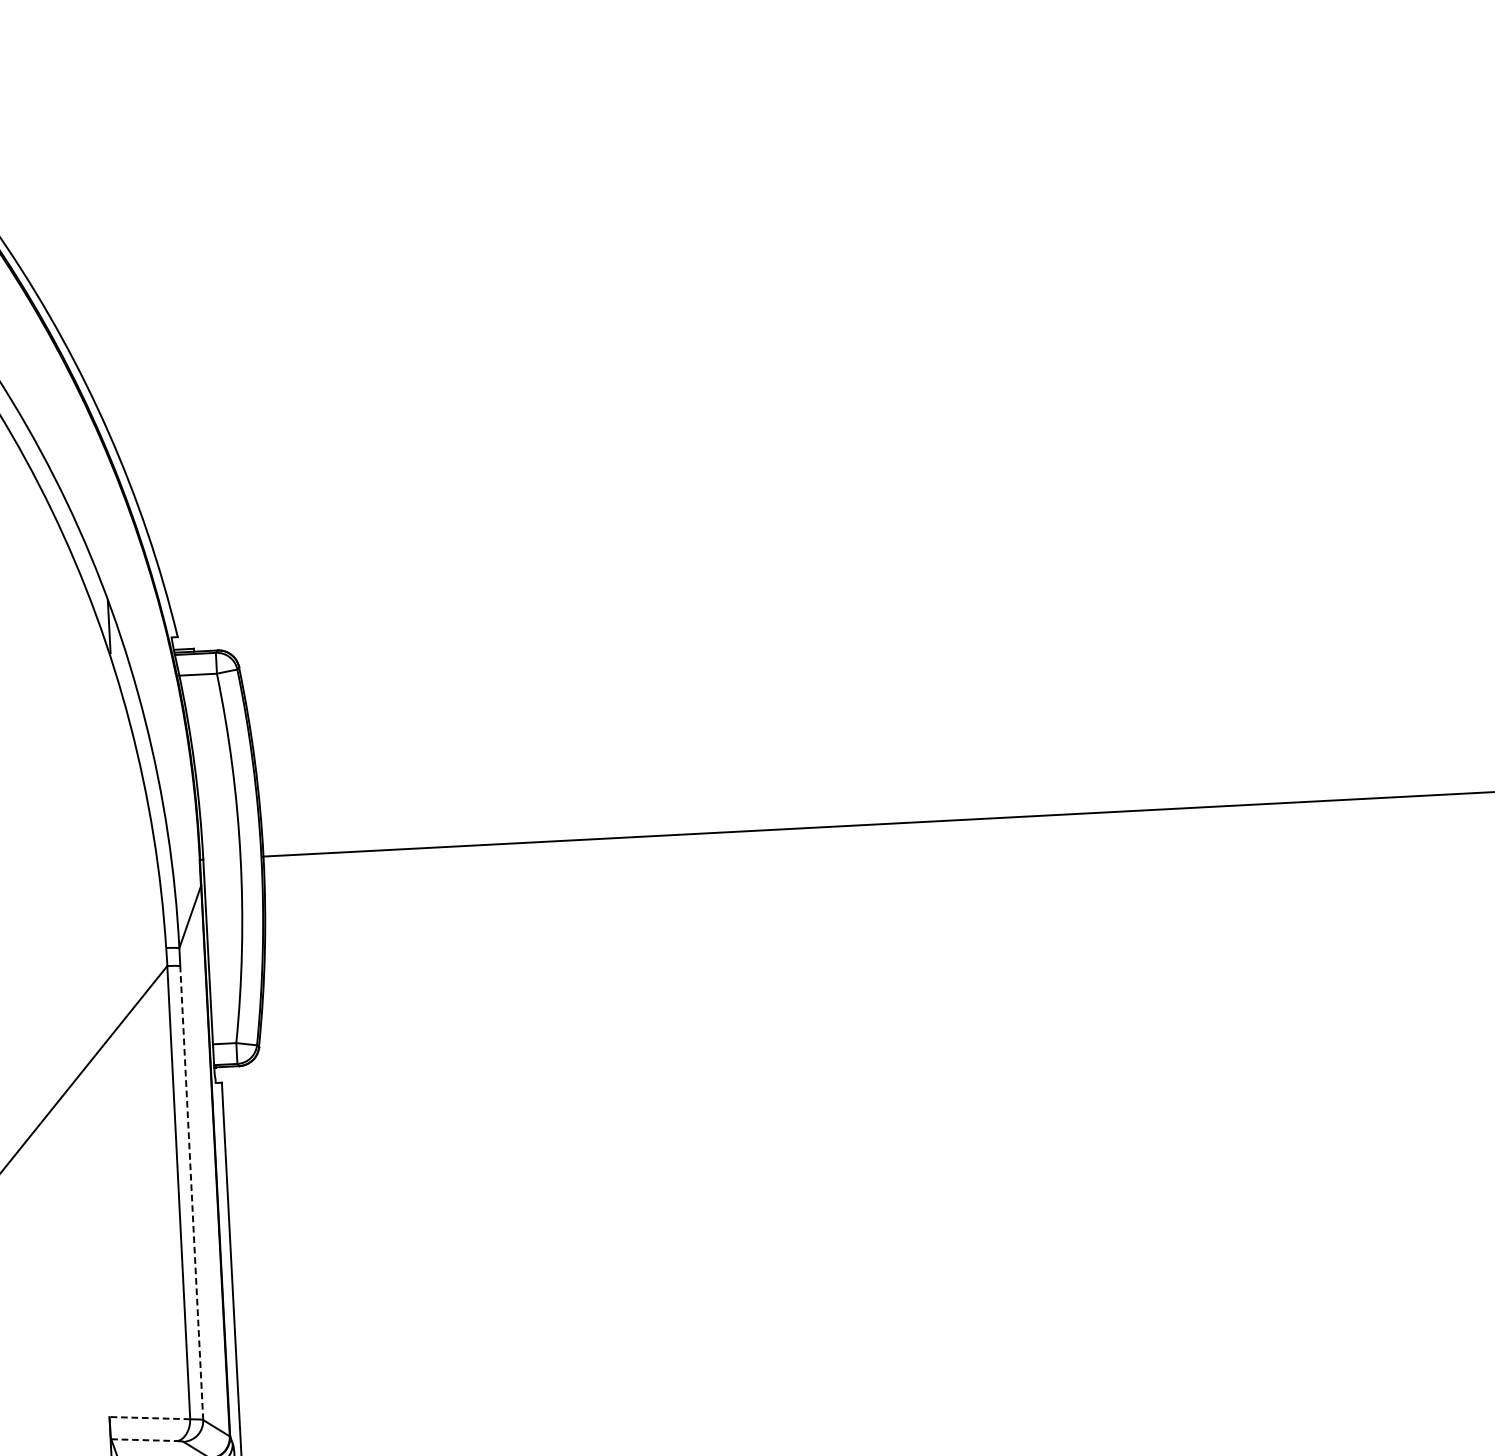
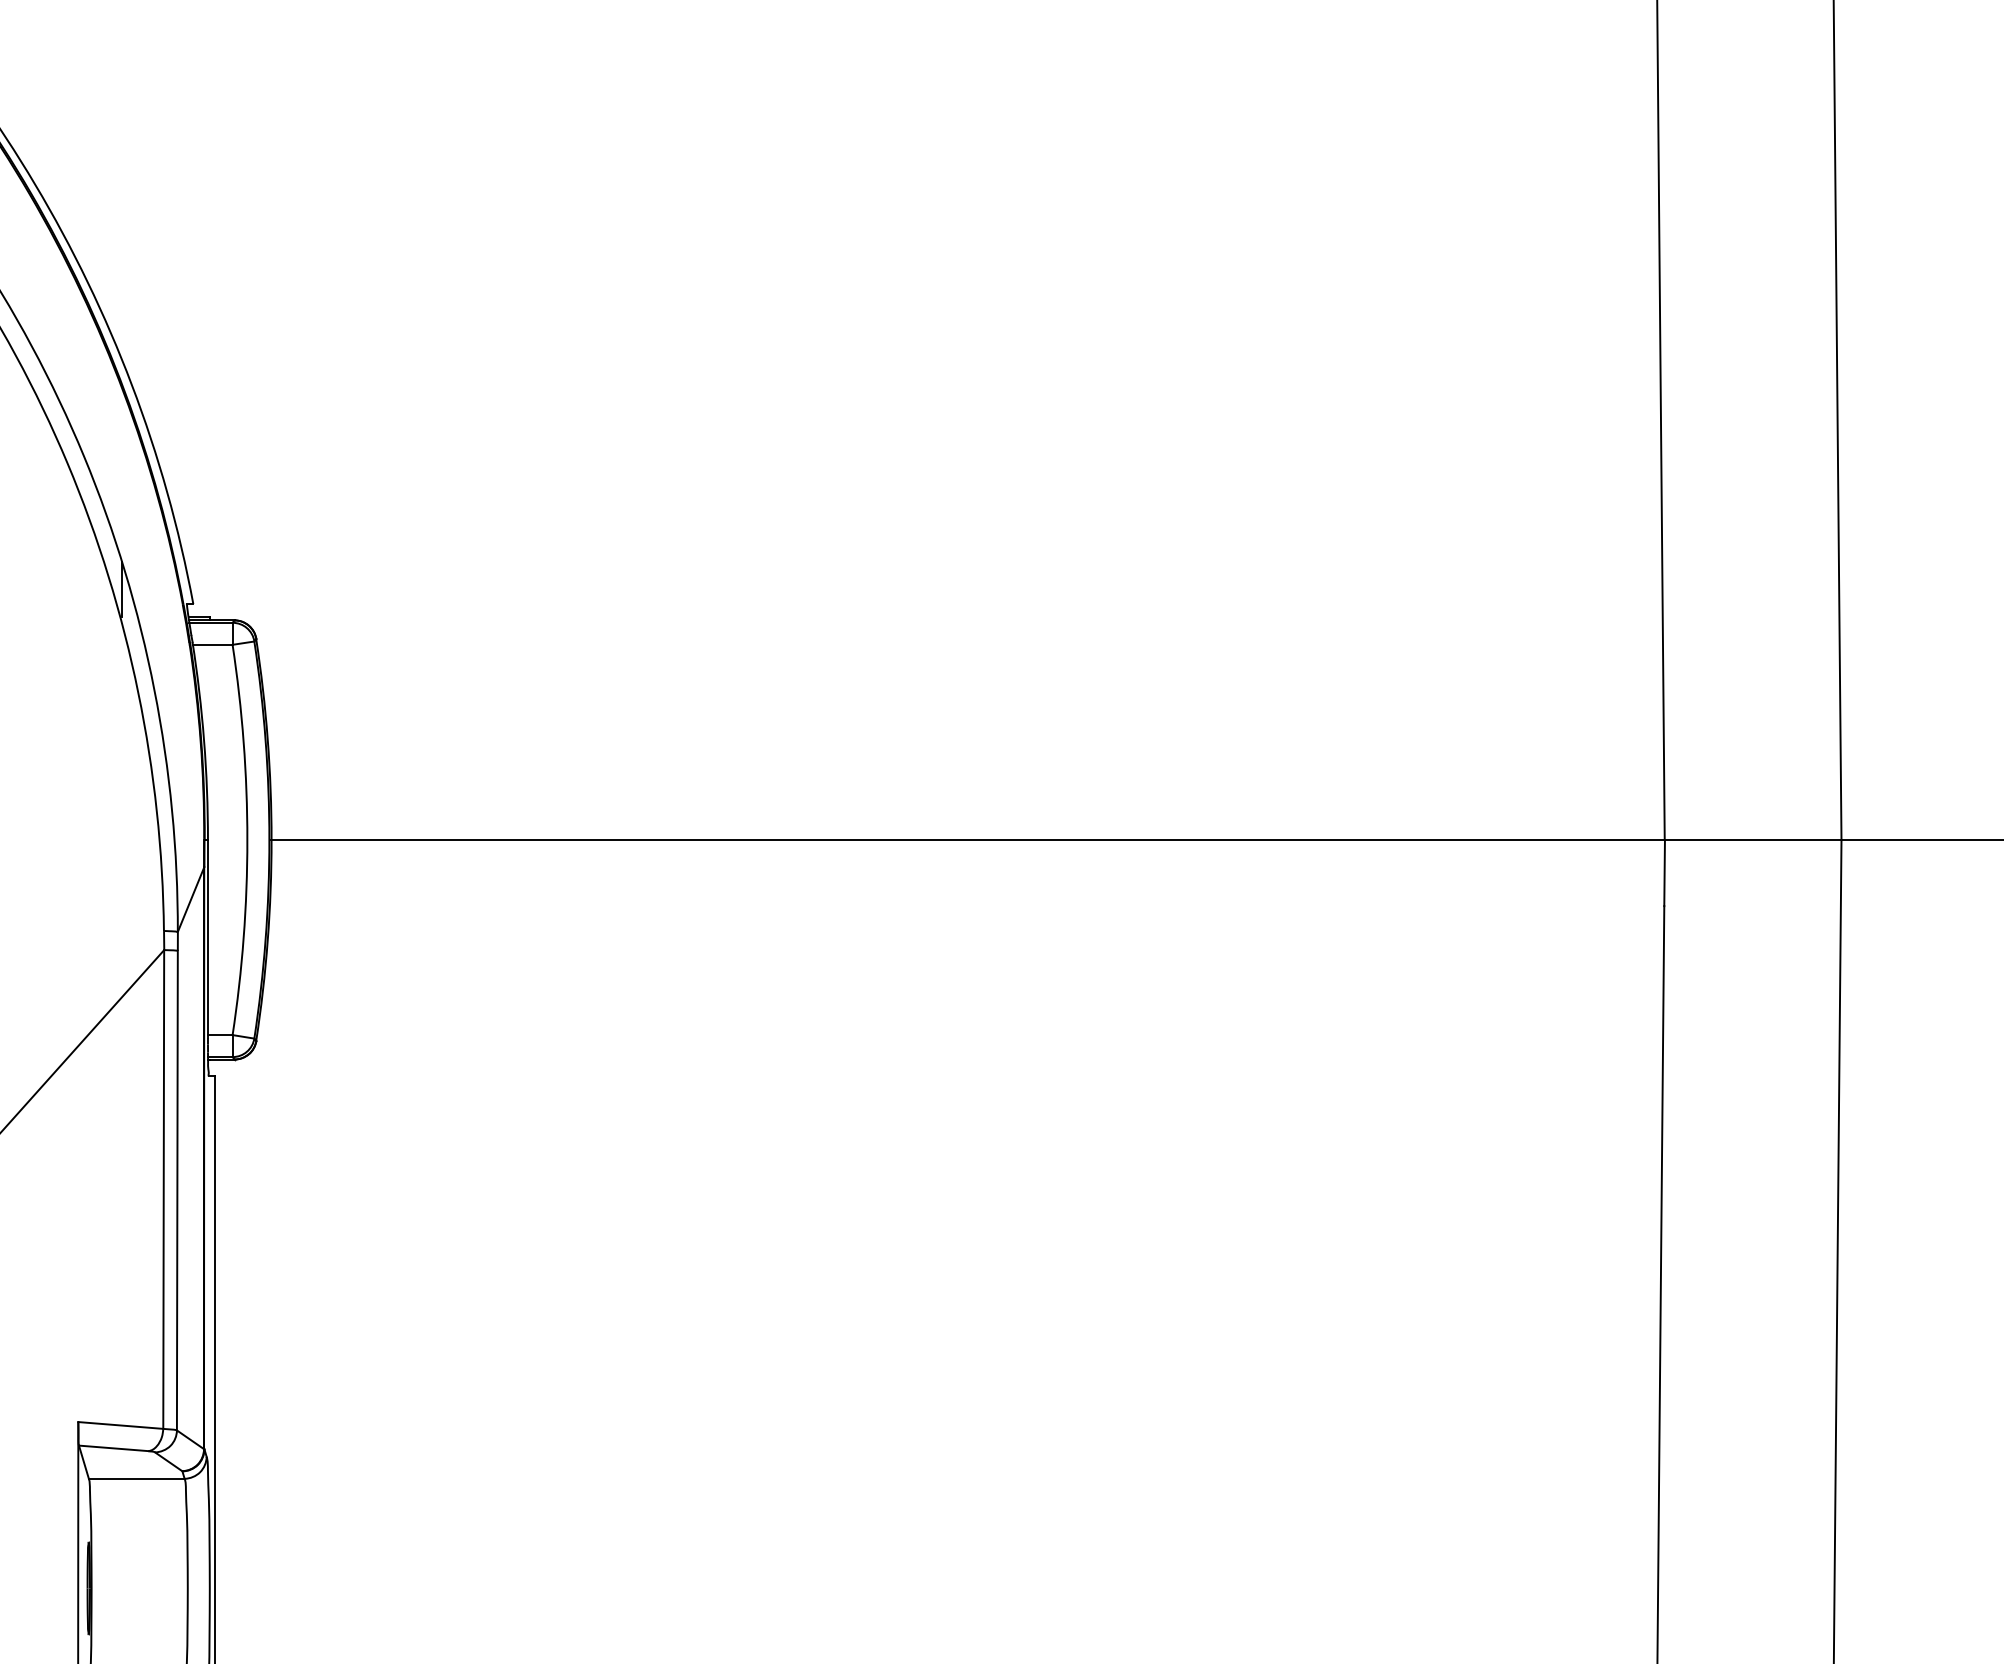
line: (191, 1192) -> (177, 1190), dashed -> solid
line: (149, 1418) -> (120, 1425), dashed -> solid
line: (144, 1440) -> (113, 1448), dashed -> solid

